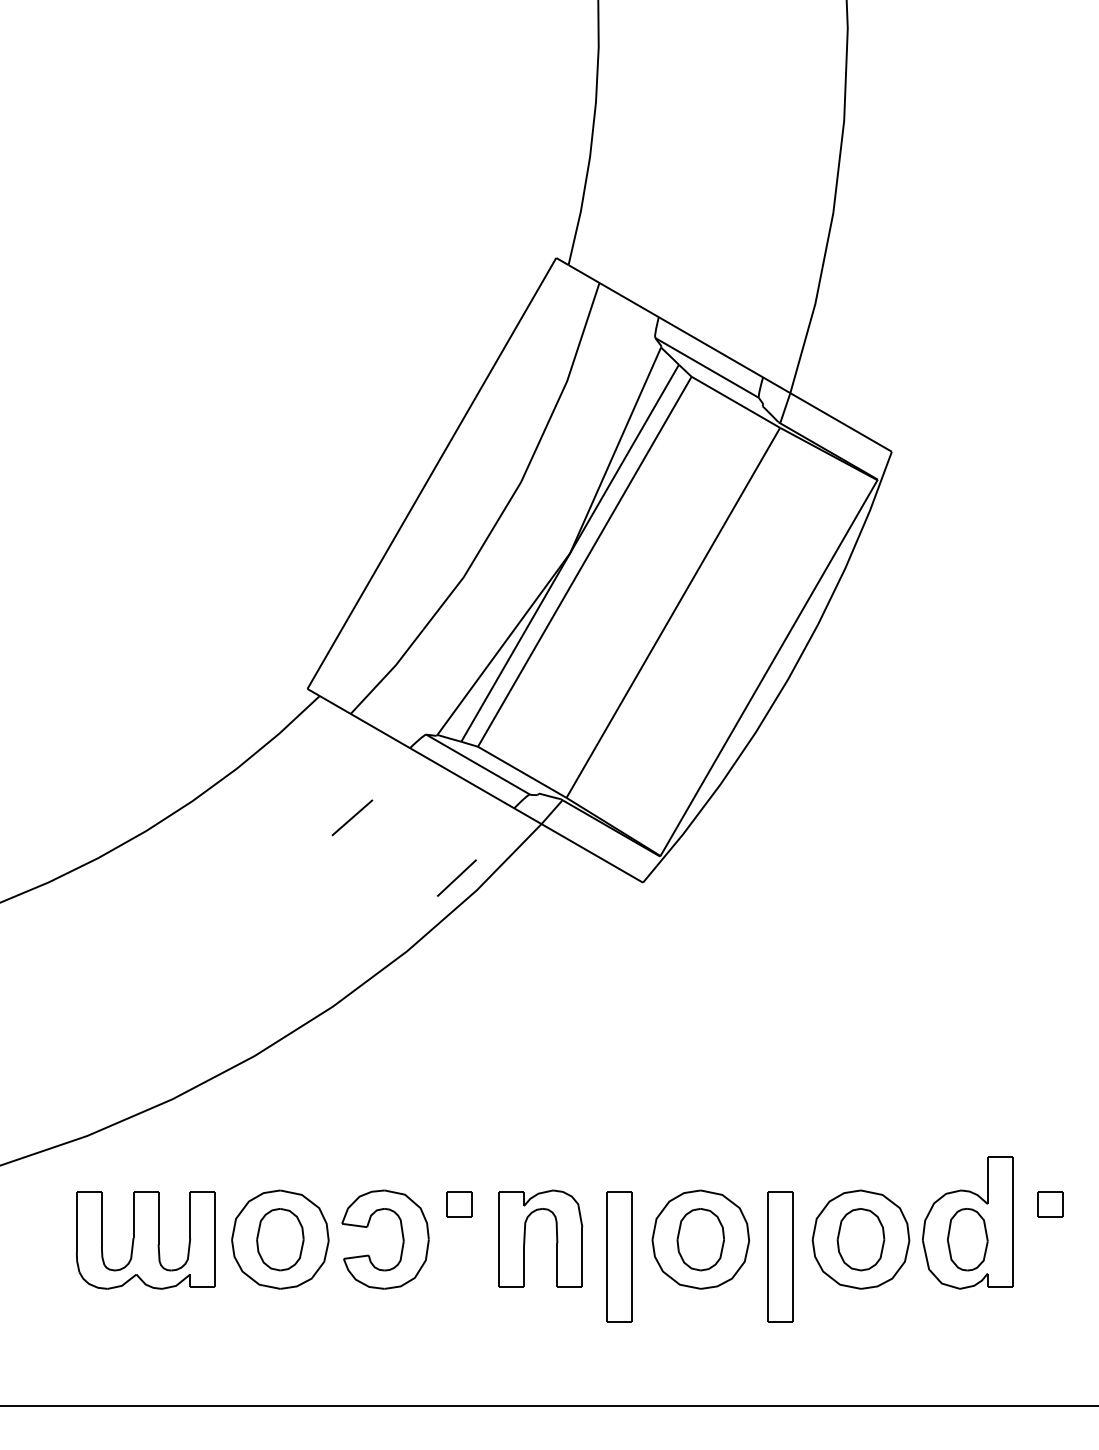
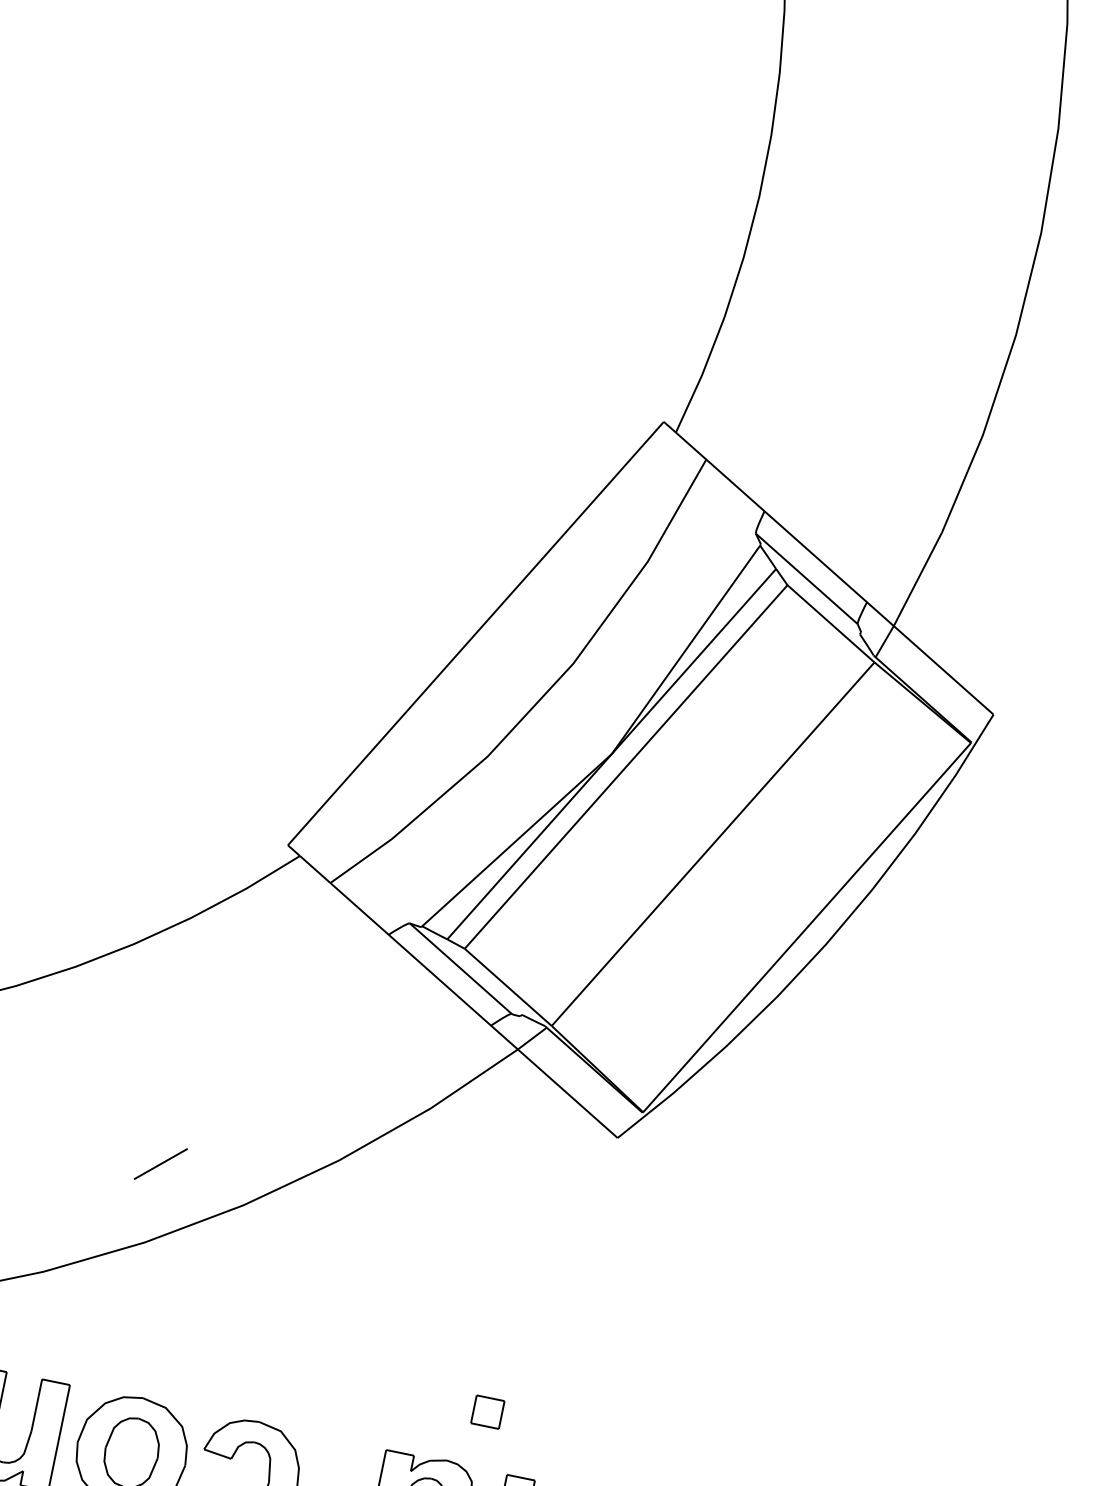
line: (352, 817) -> (161, 1163), moved
line: (456, 877) -> (410, 1089), removed
part: (459, 1204) -> (487, 1411), moved

